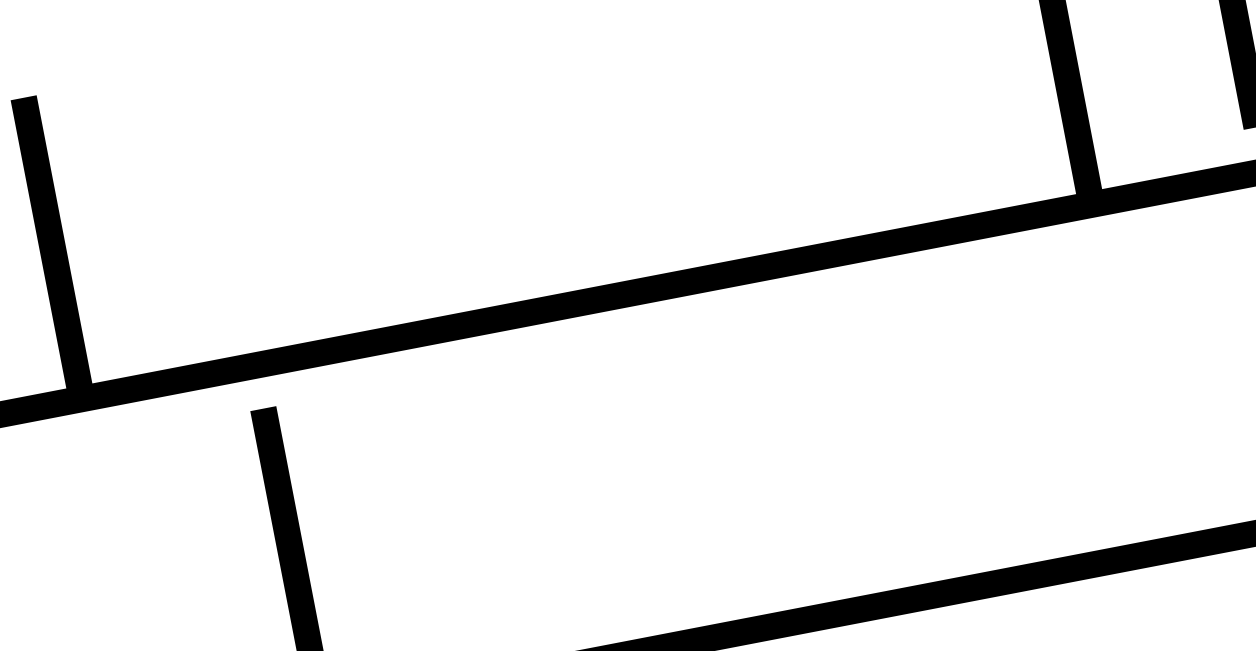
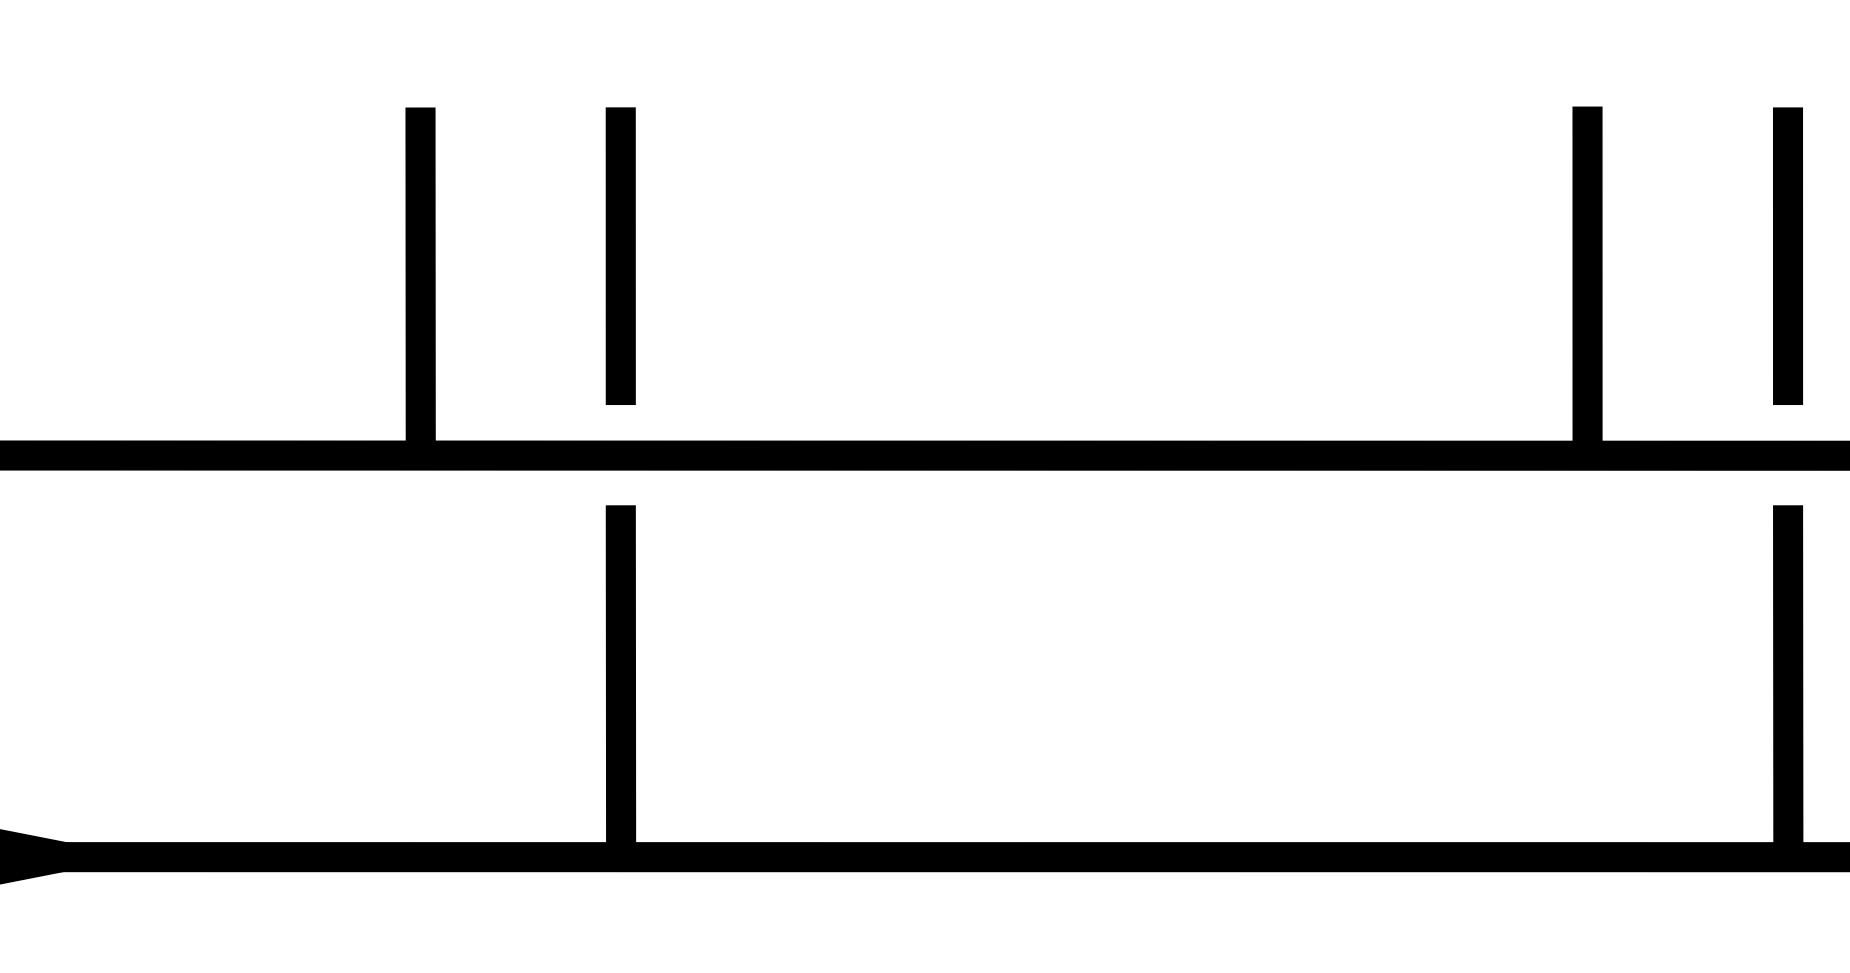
line: (221, 192) -> (620, 255), added

